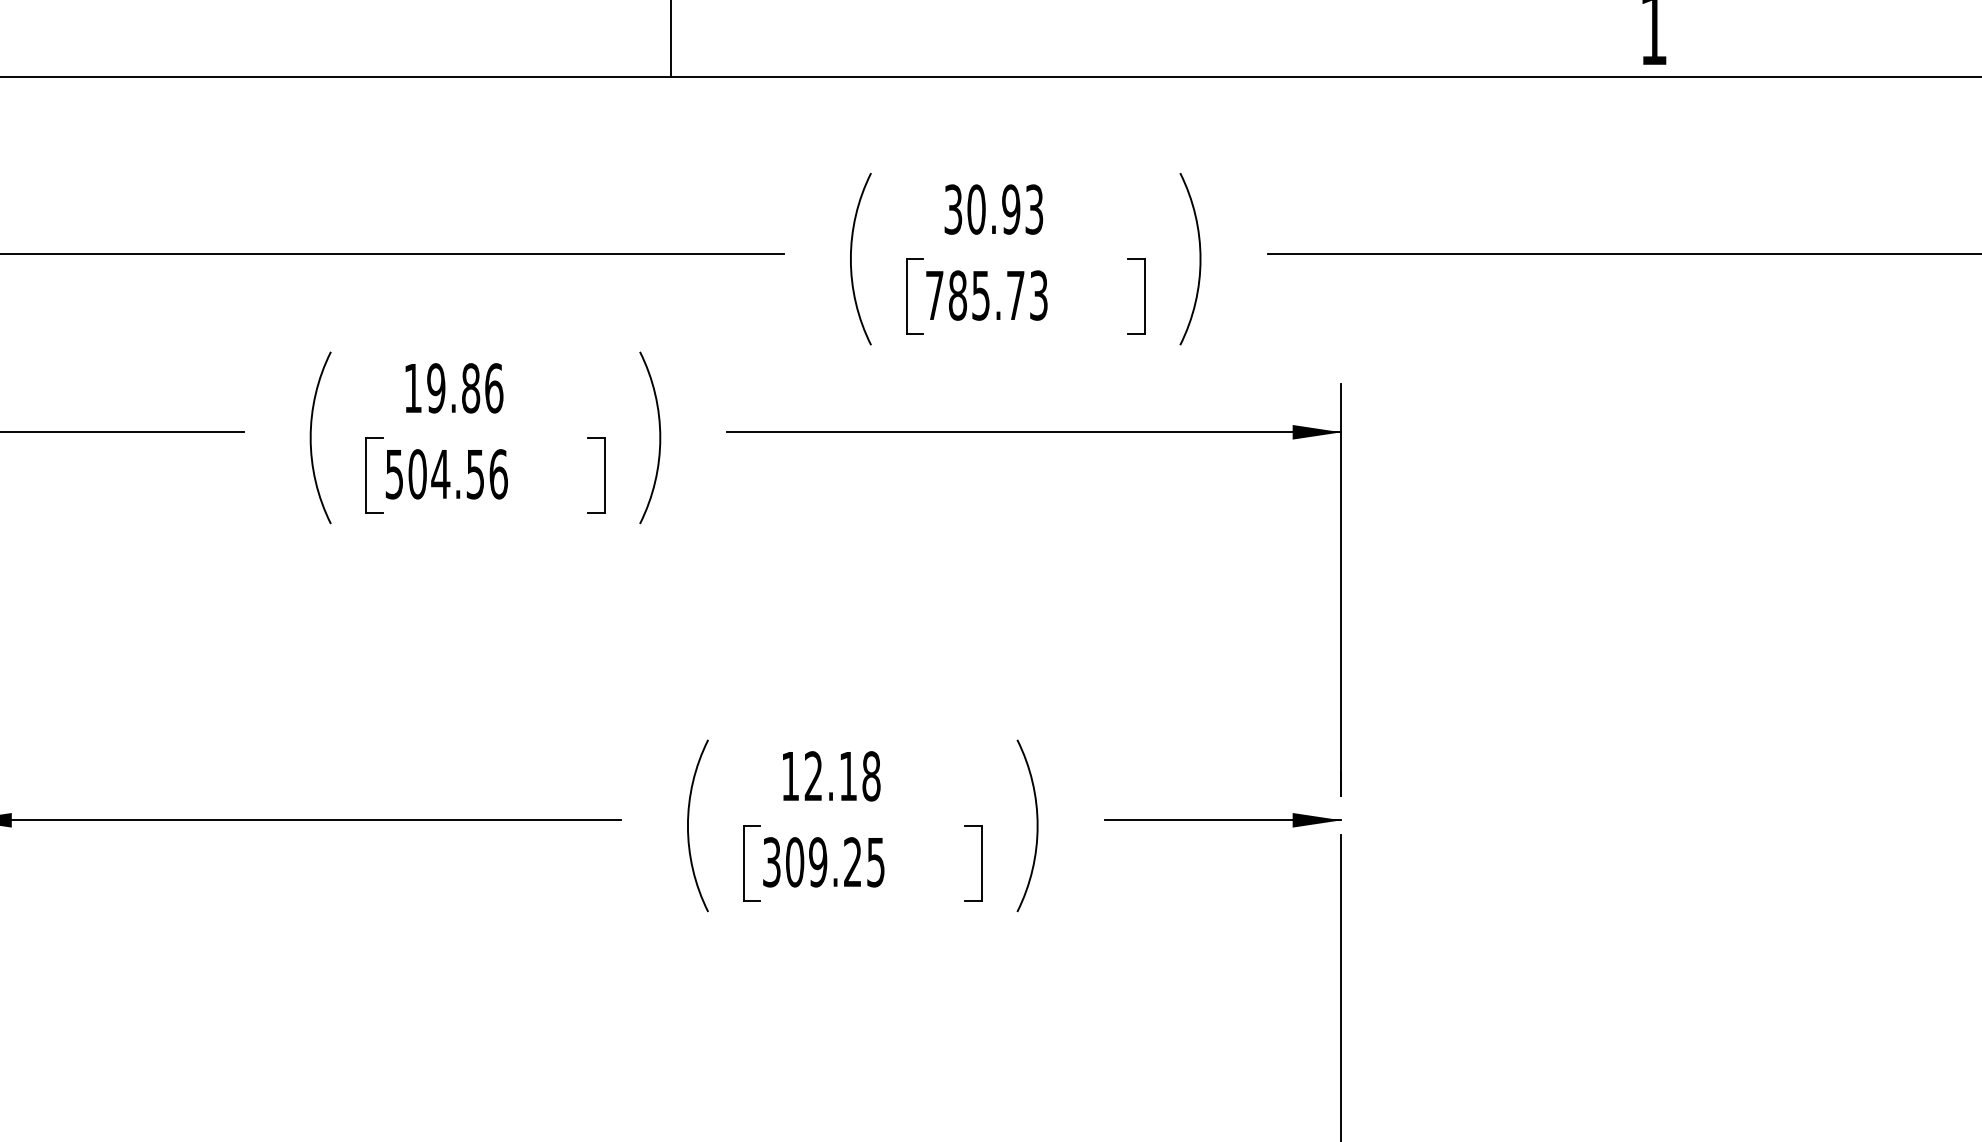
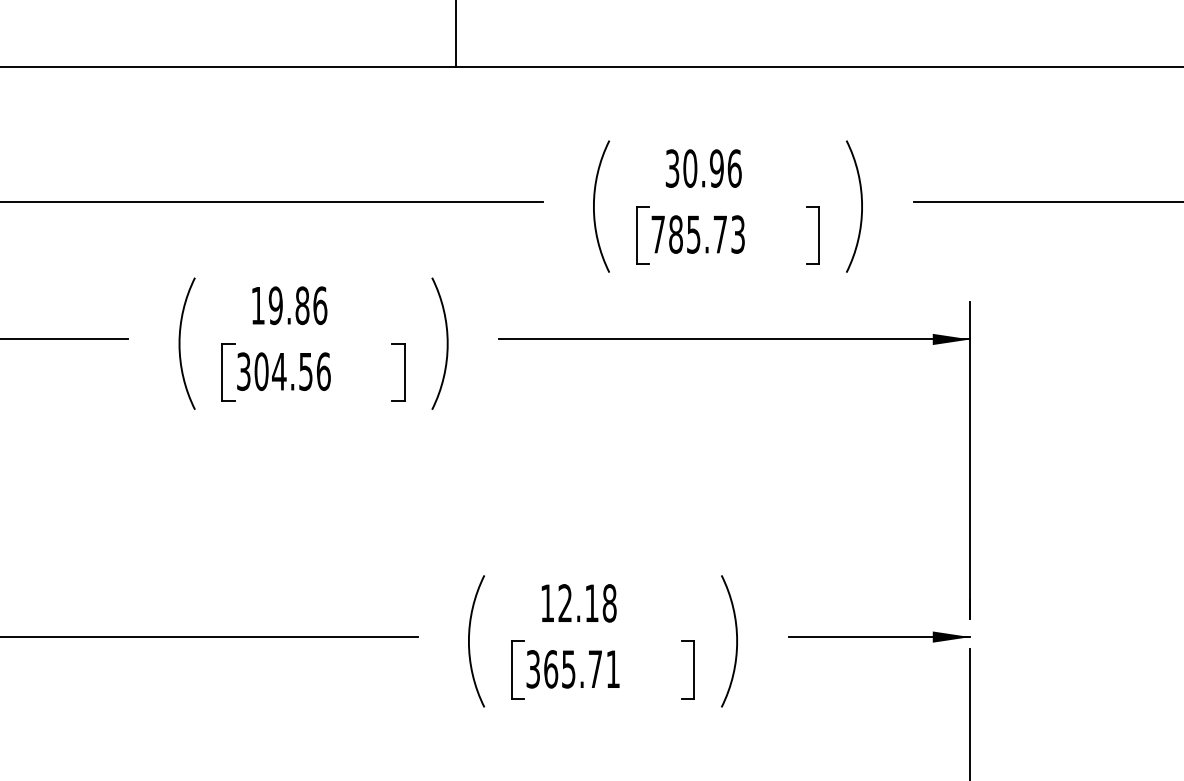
text: (1034, 209) -> (734, 168), 30.93 -> 30.96
text: (394, 473) -> (243, 371), 504.56 -> 304.56
text: (835, 862) -> (582, 669), 309.25 -> 365.71

